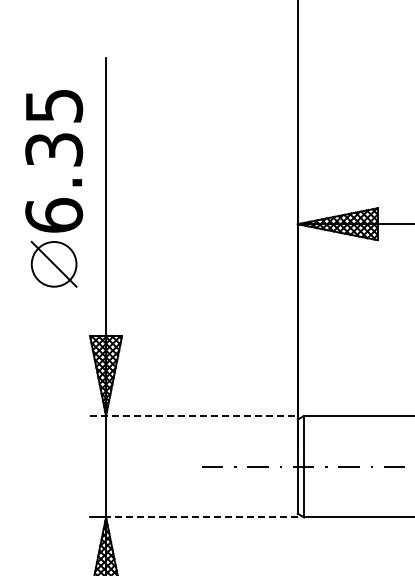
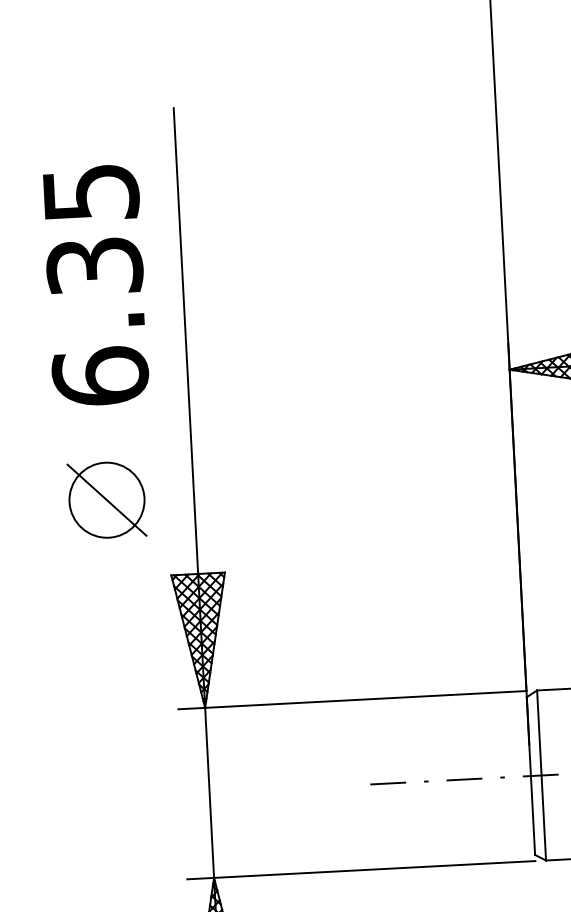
part: (53, 263) -> (105, 498), moved
line: (193, 415) -> (351, 699), dashed -> solid
line: (201, 517) -> (374, 869), dashed -> solid

